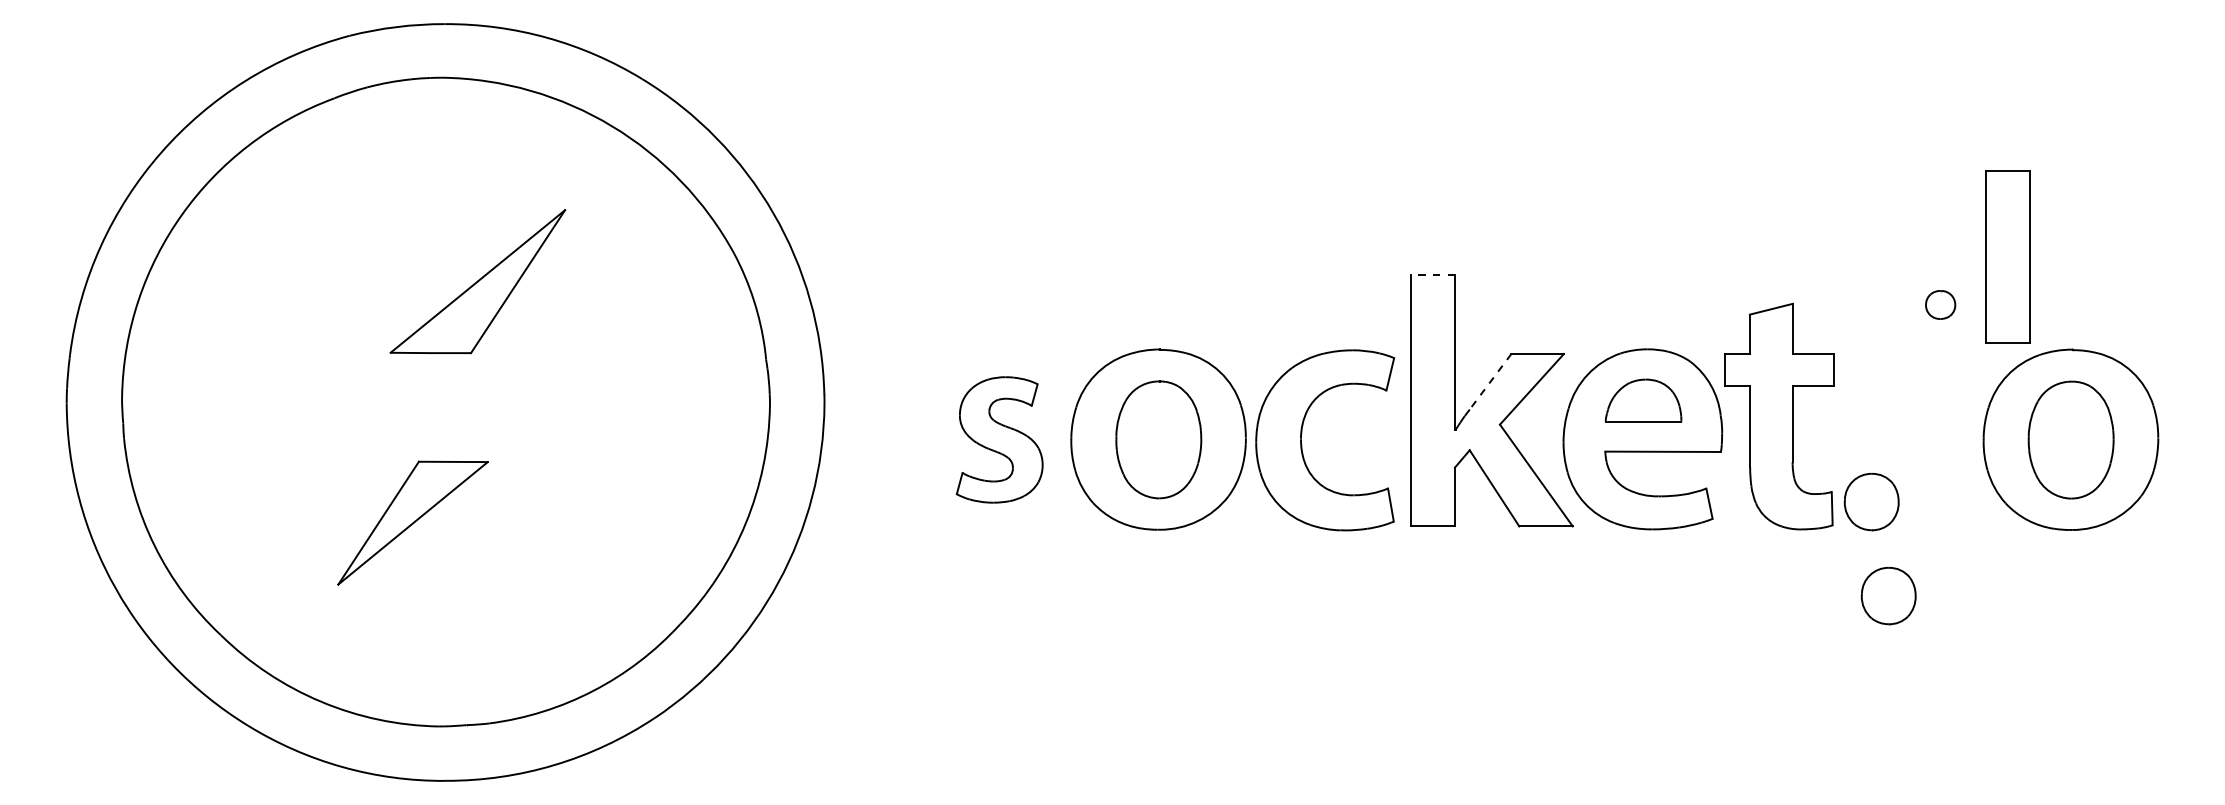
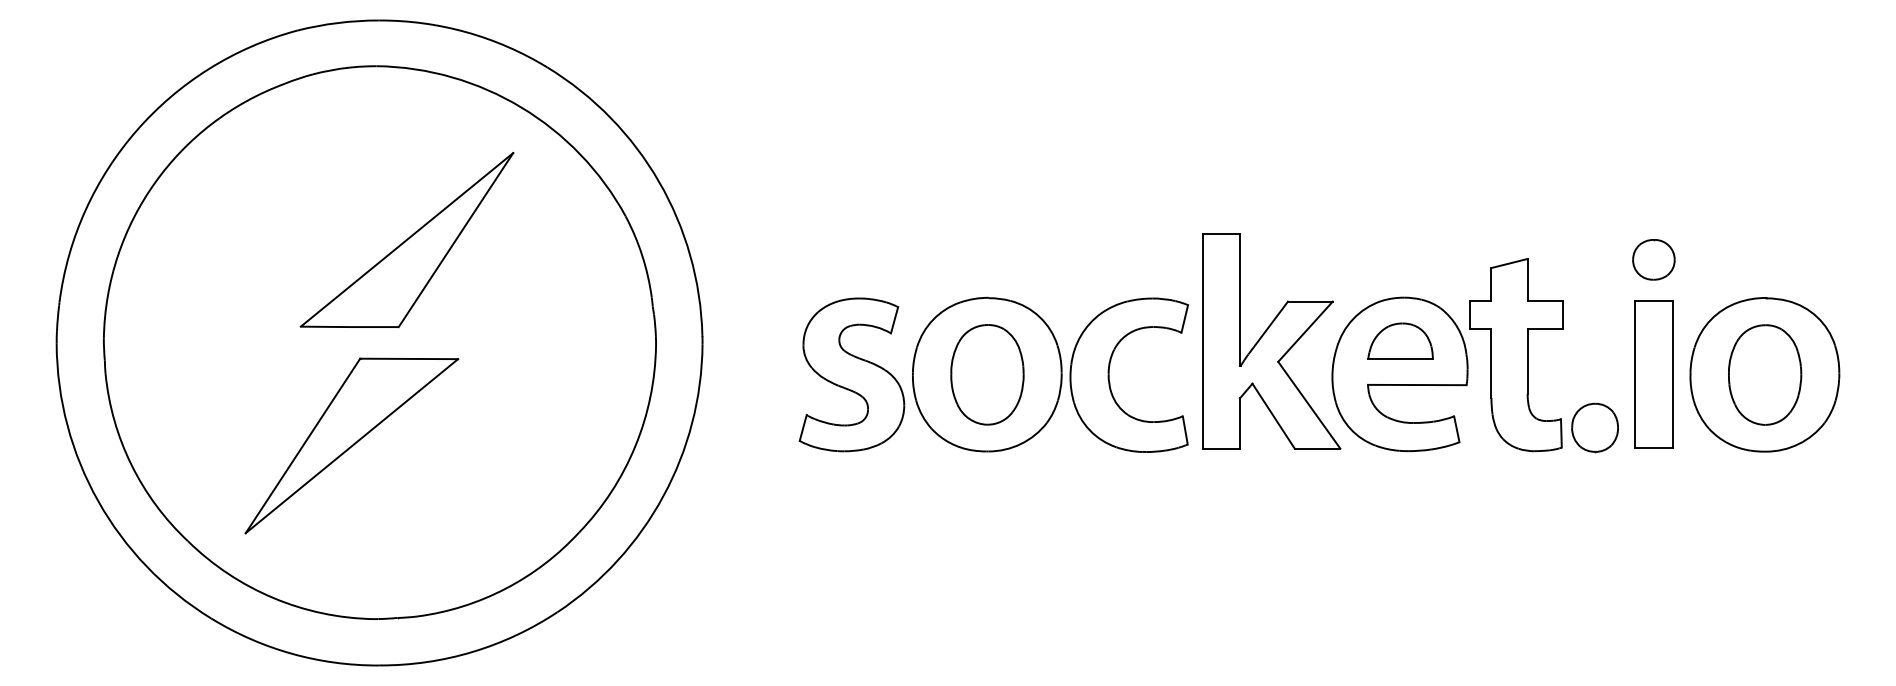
part: (2007, 256) -> (1653, 374), moved
line: (1433, 274) -> (1221, 233), dashed -> solid
part: (477, 281) -> (406, 239), size x1.43
part: (1940, 304) -> (1653, 259), size x1.67
line: (1490, 381) -> (1270, 325), dashed -> solid
part: (999, 439) -> (851, 374), size x1.43
part: (412, 522) -> (351, 445), size x1.67
part: (1888, 596) -> (1609, 508), removed

